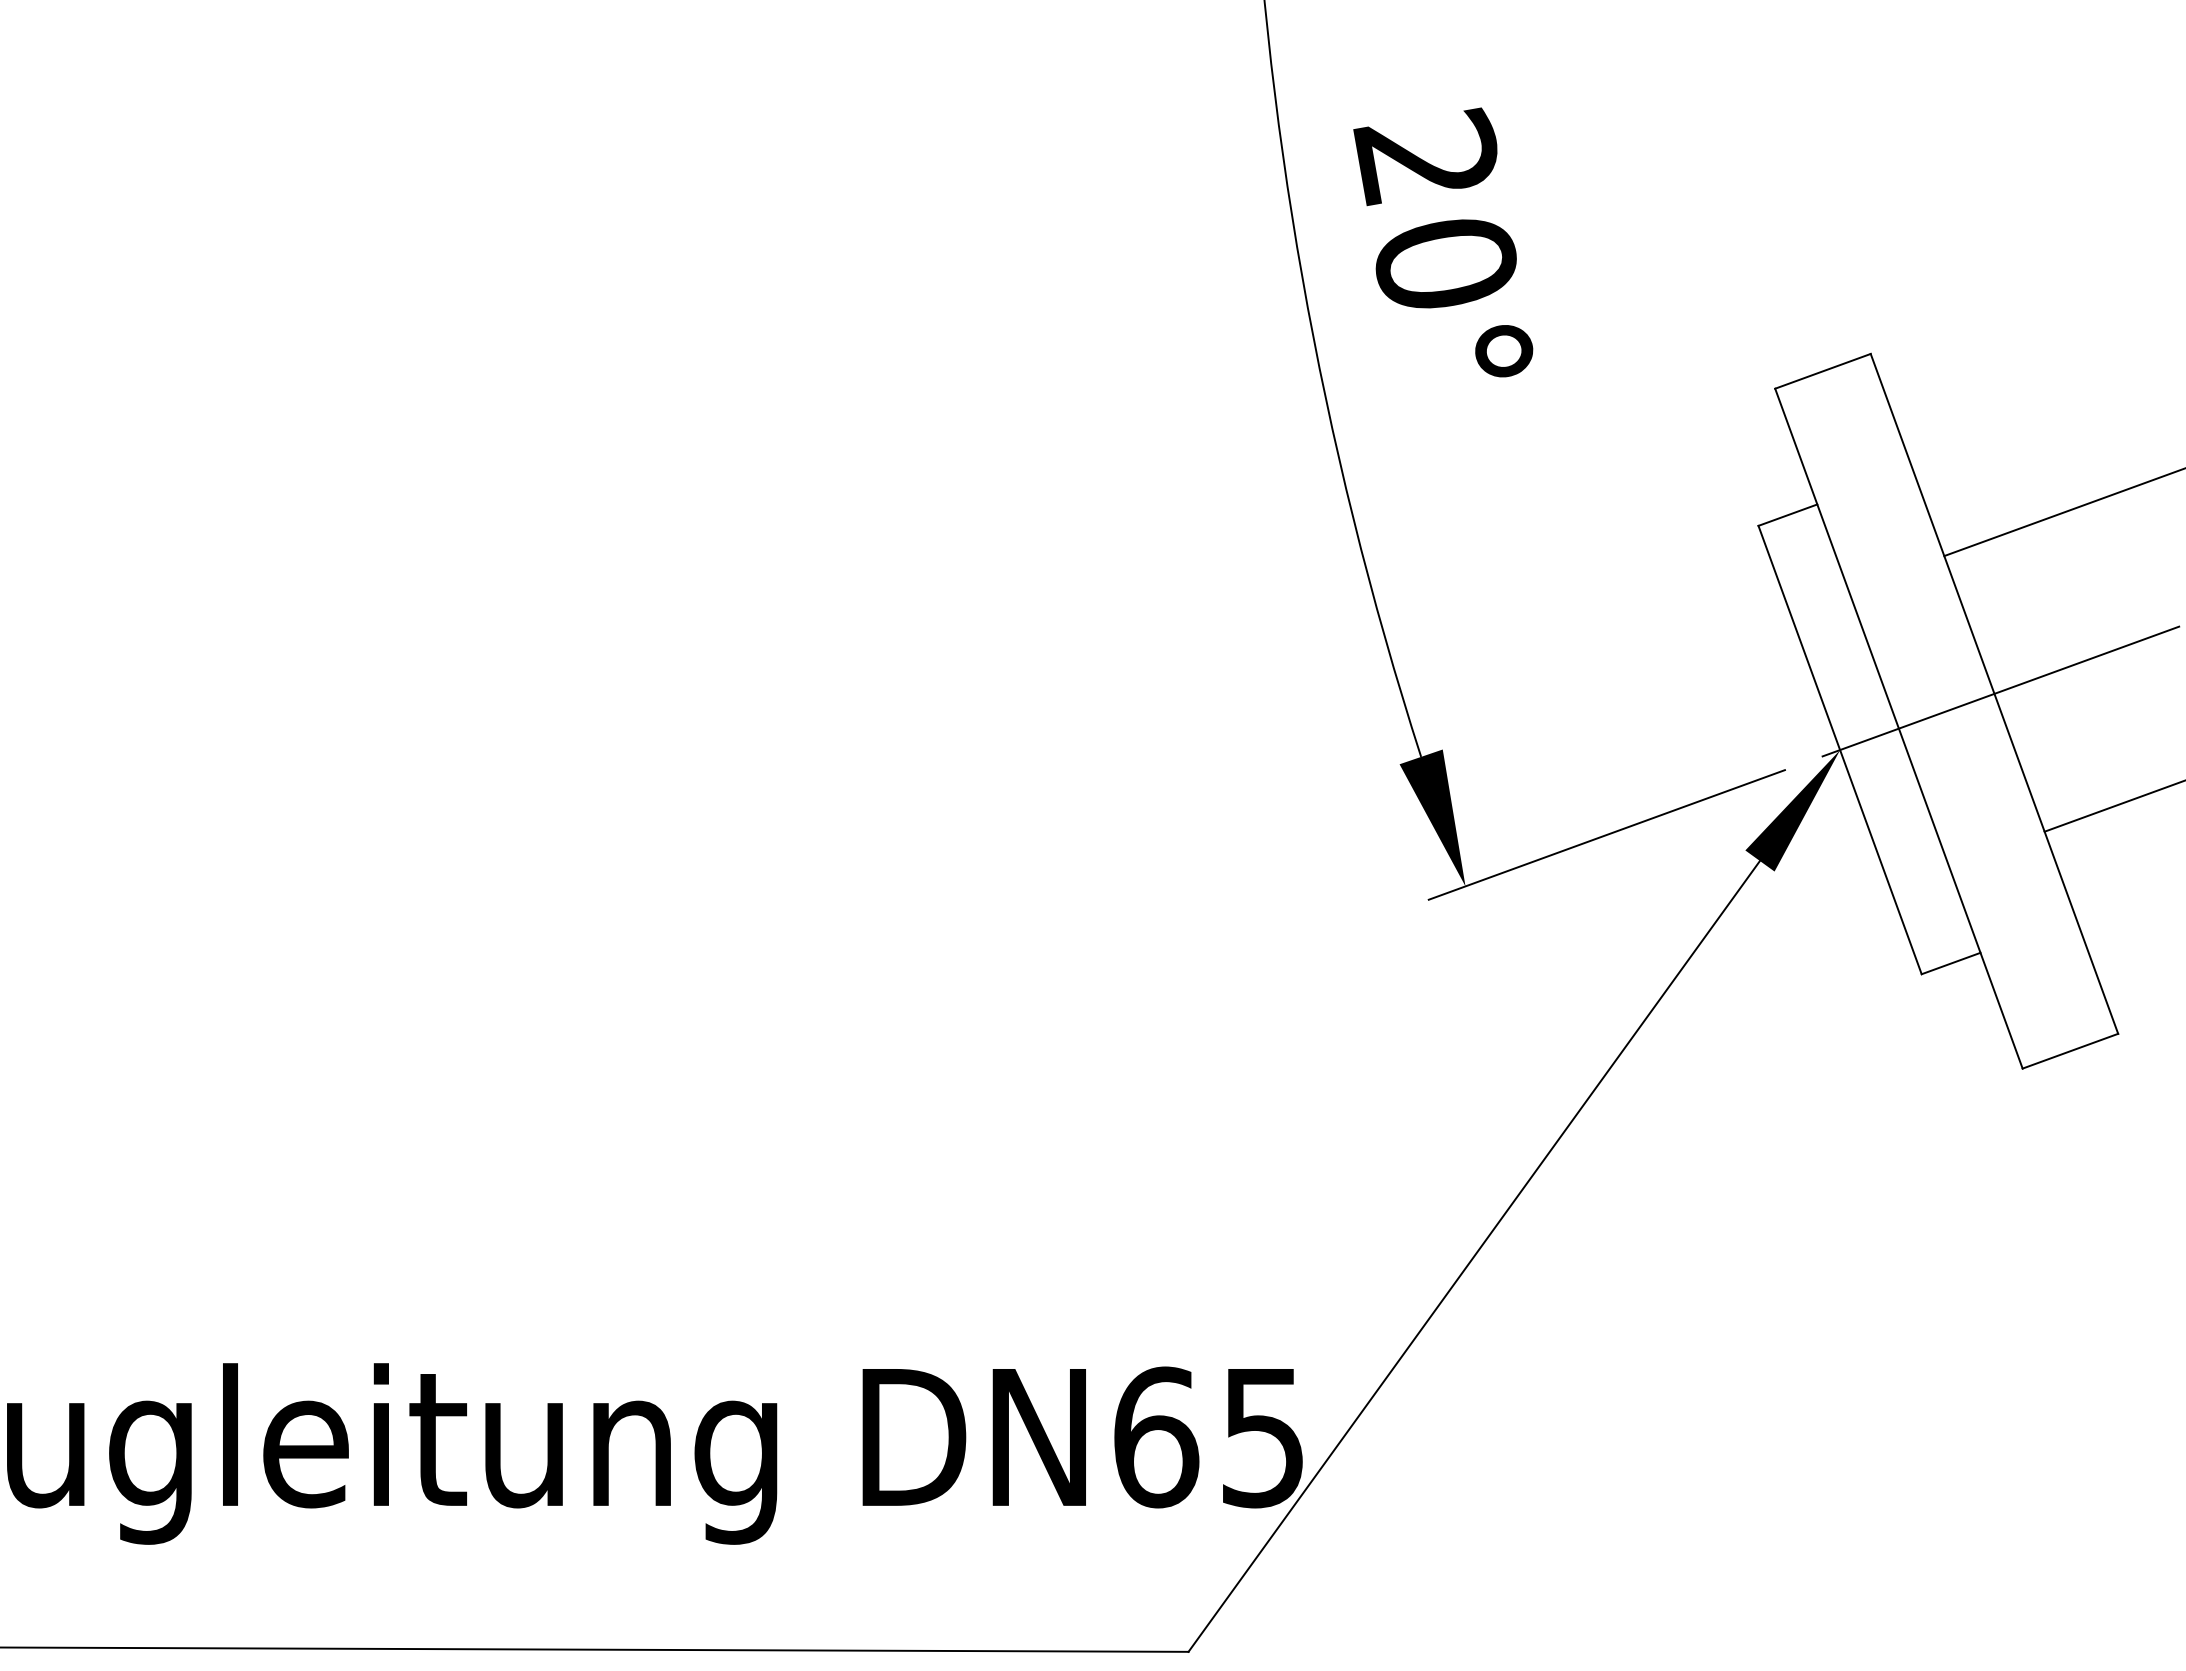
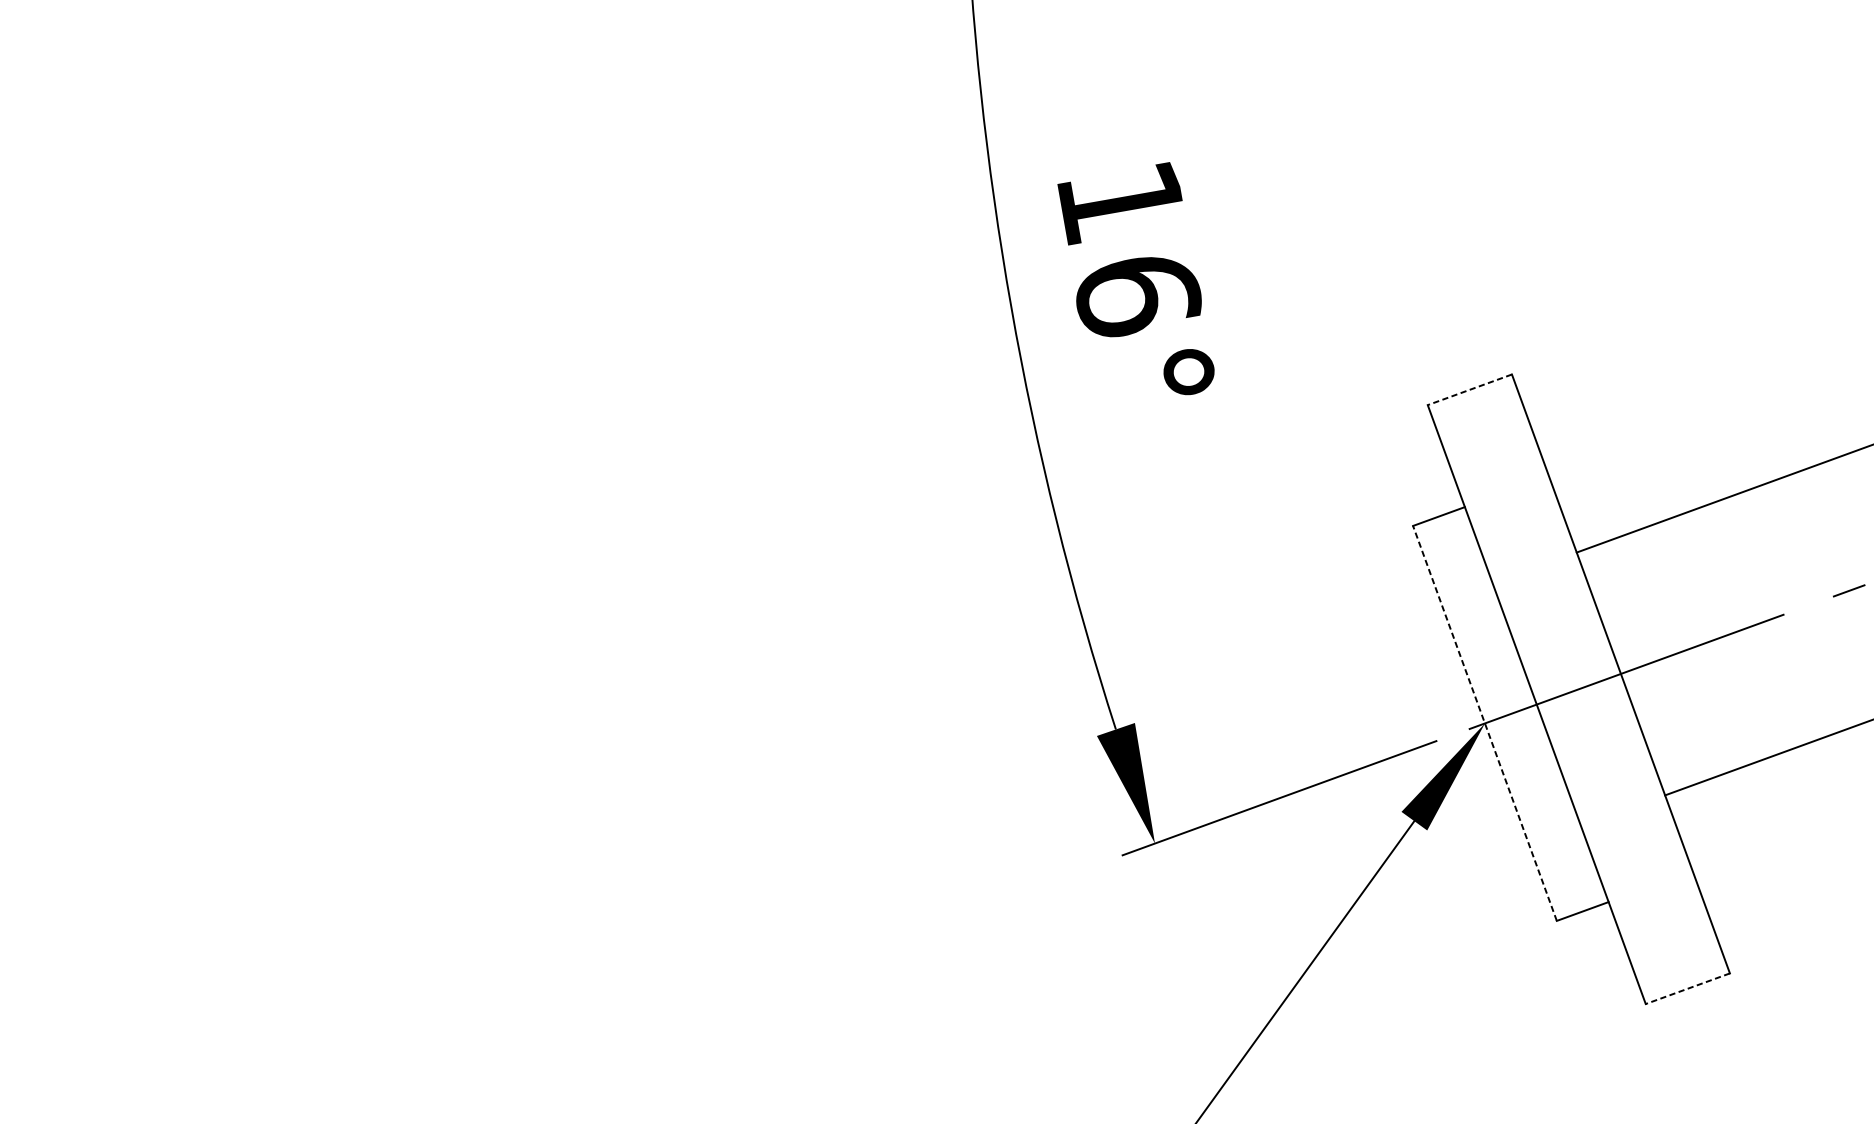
text: (1435, 209) -> (1128, 247), 20° -> 16°
line: (1822, 371) -> (1469, 389), solid -> dashed
line: (1840, 750) -> (1485, 723), solid -> dashed
line: (2070, 1051) -> (1687, 988), solid -> dashed

